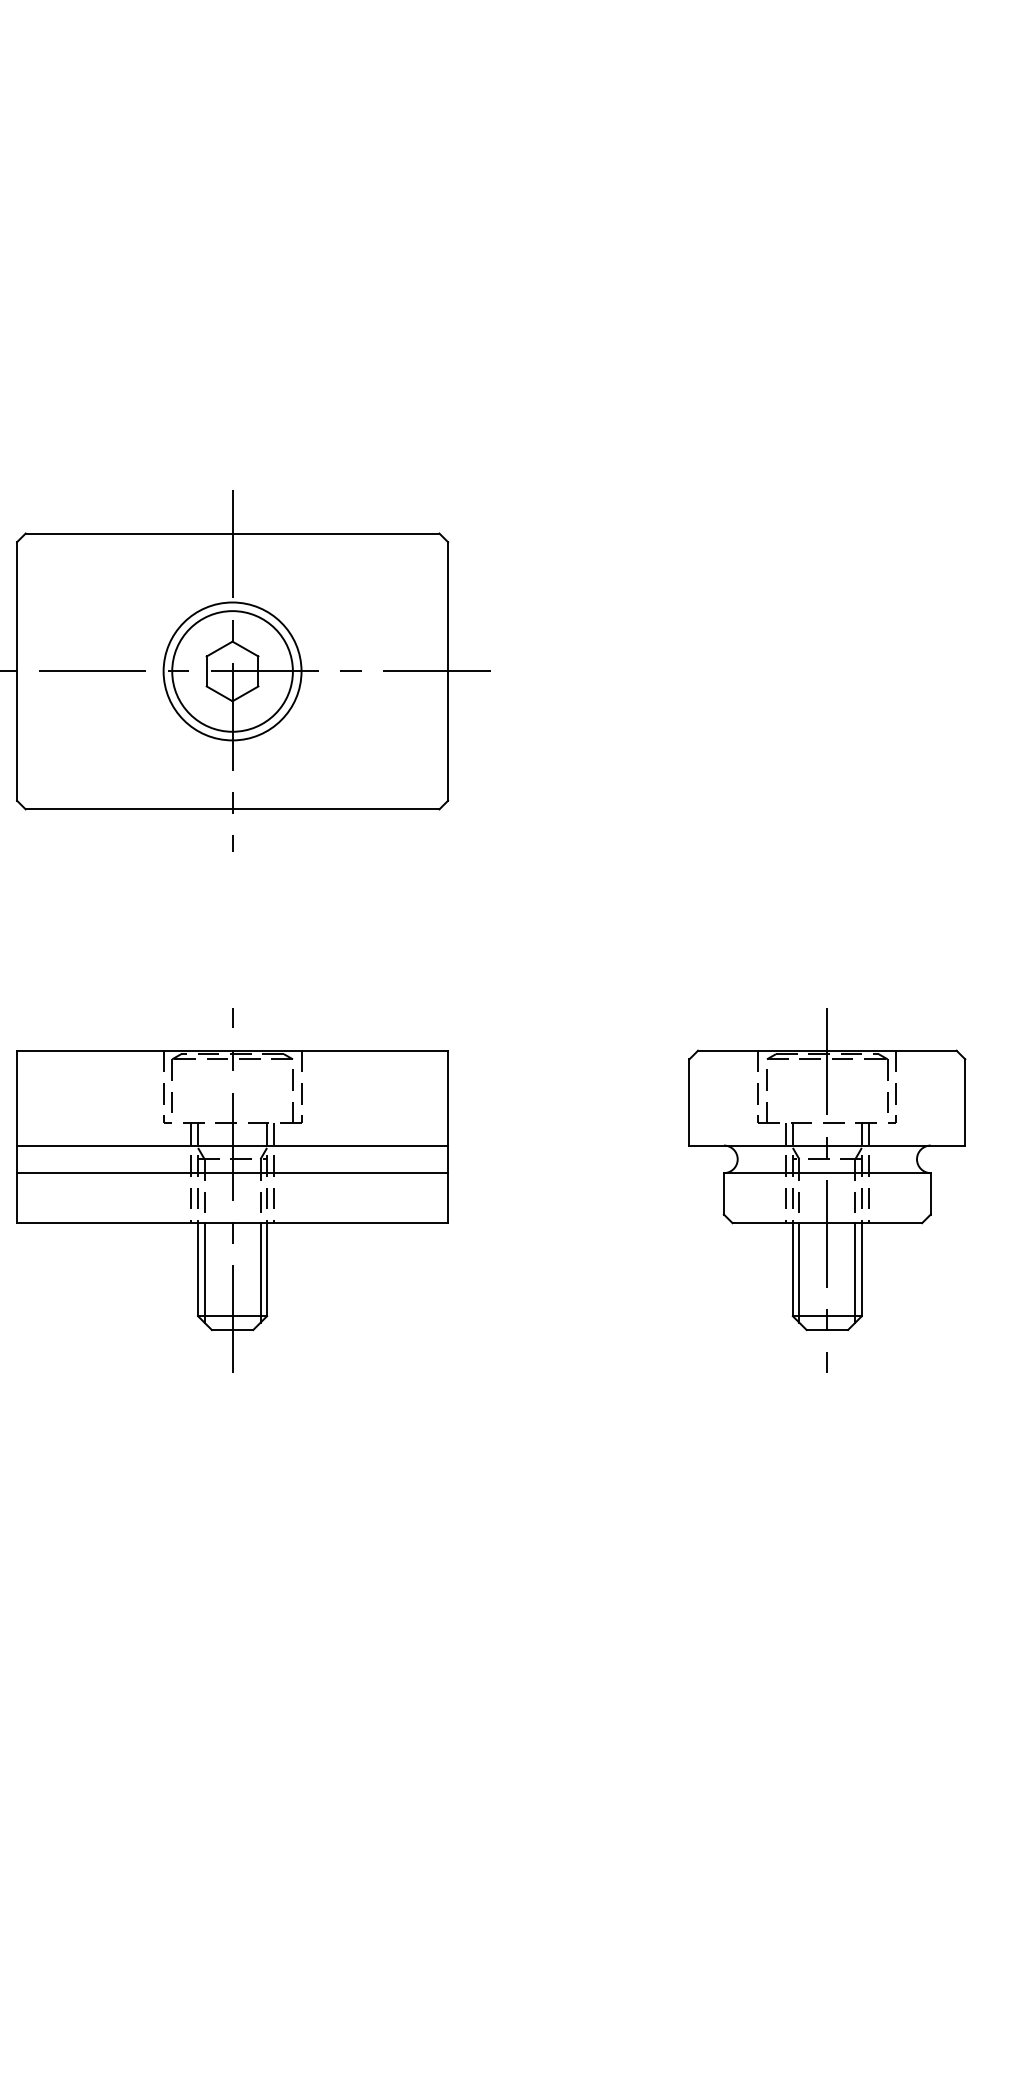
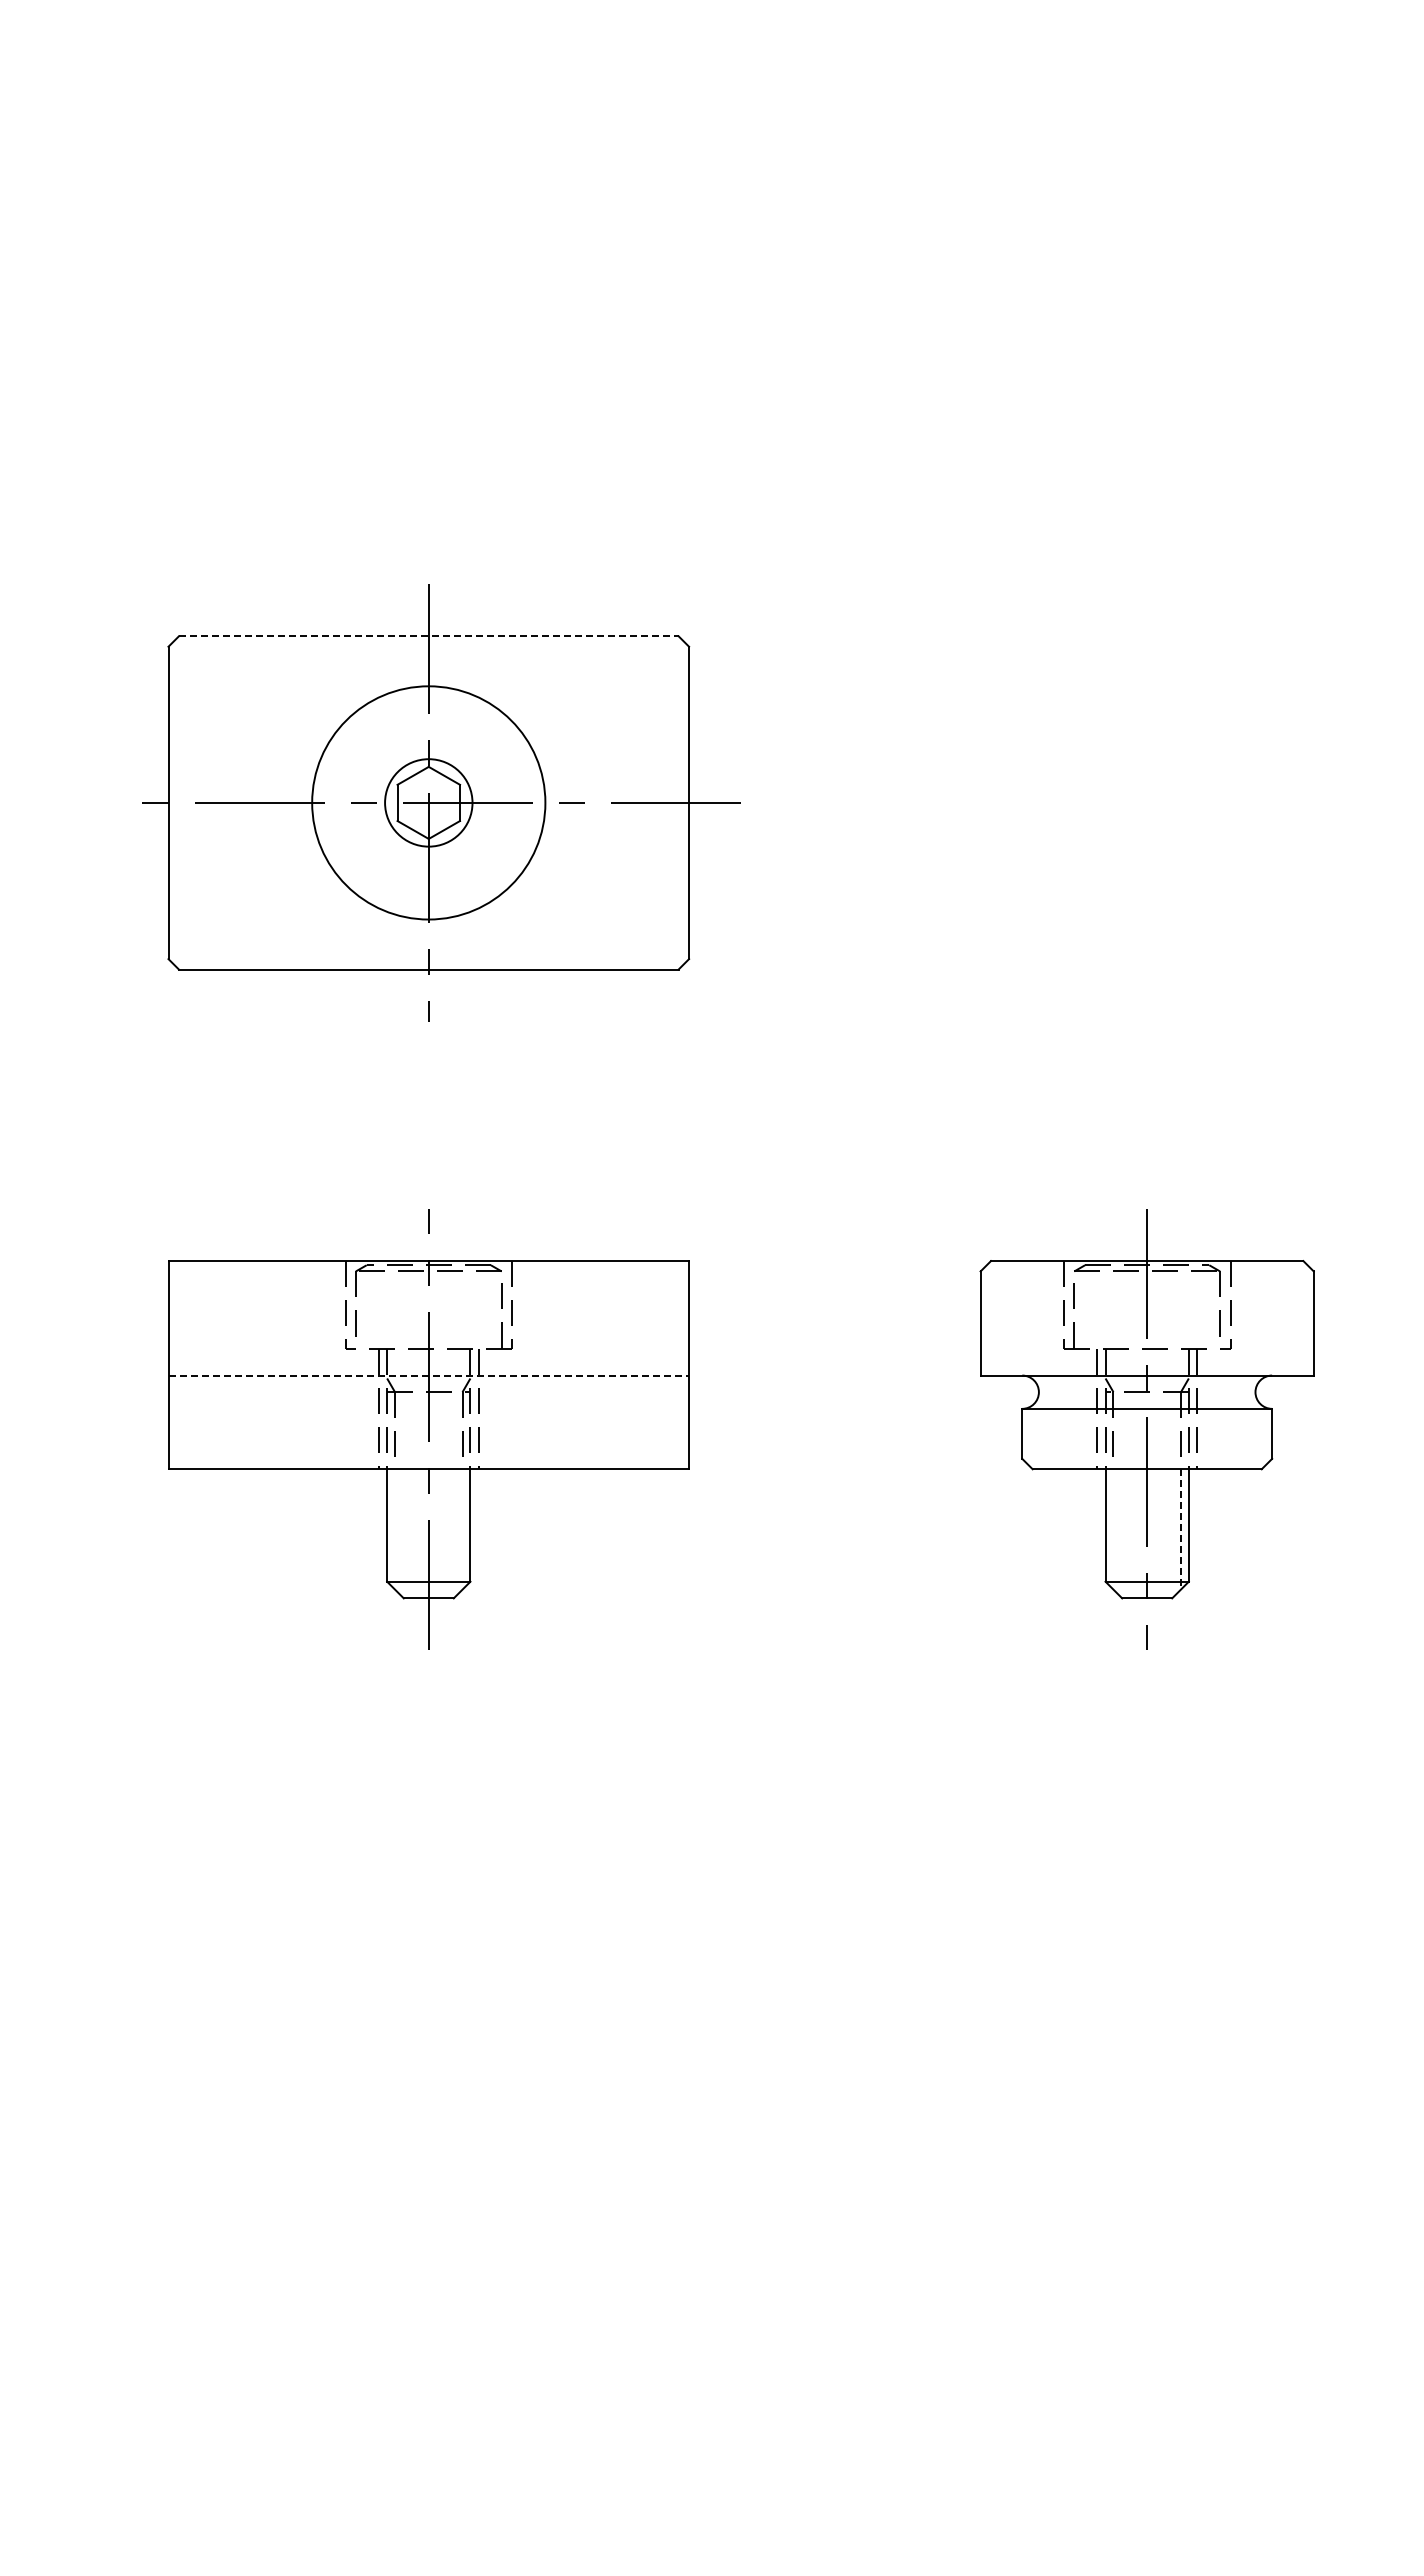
line: (232, 533) -> (428, 636), solid -> dashed
circle: (232, 671) -> (428, 802), size x0.6
circle: (232, 671) -> (428, 802), size x1.4
line: (233, 1145) -> (429, 1375), solid -> dashed
line: (232, 1172) -> (428, 1408), removed
line: (205, 1272) -> (395, 1529), removed
line: (260, 1272) -> (462, 1529), removed
line: (799, 1272) -> (1113, 1529), removed
line: (854, 1272) -> (1180, 1529), solid -> dashed

